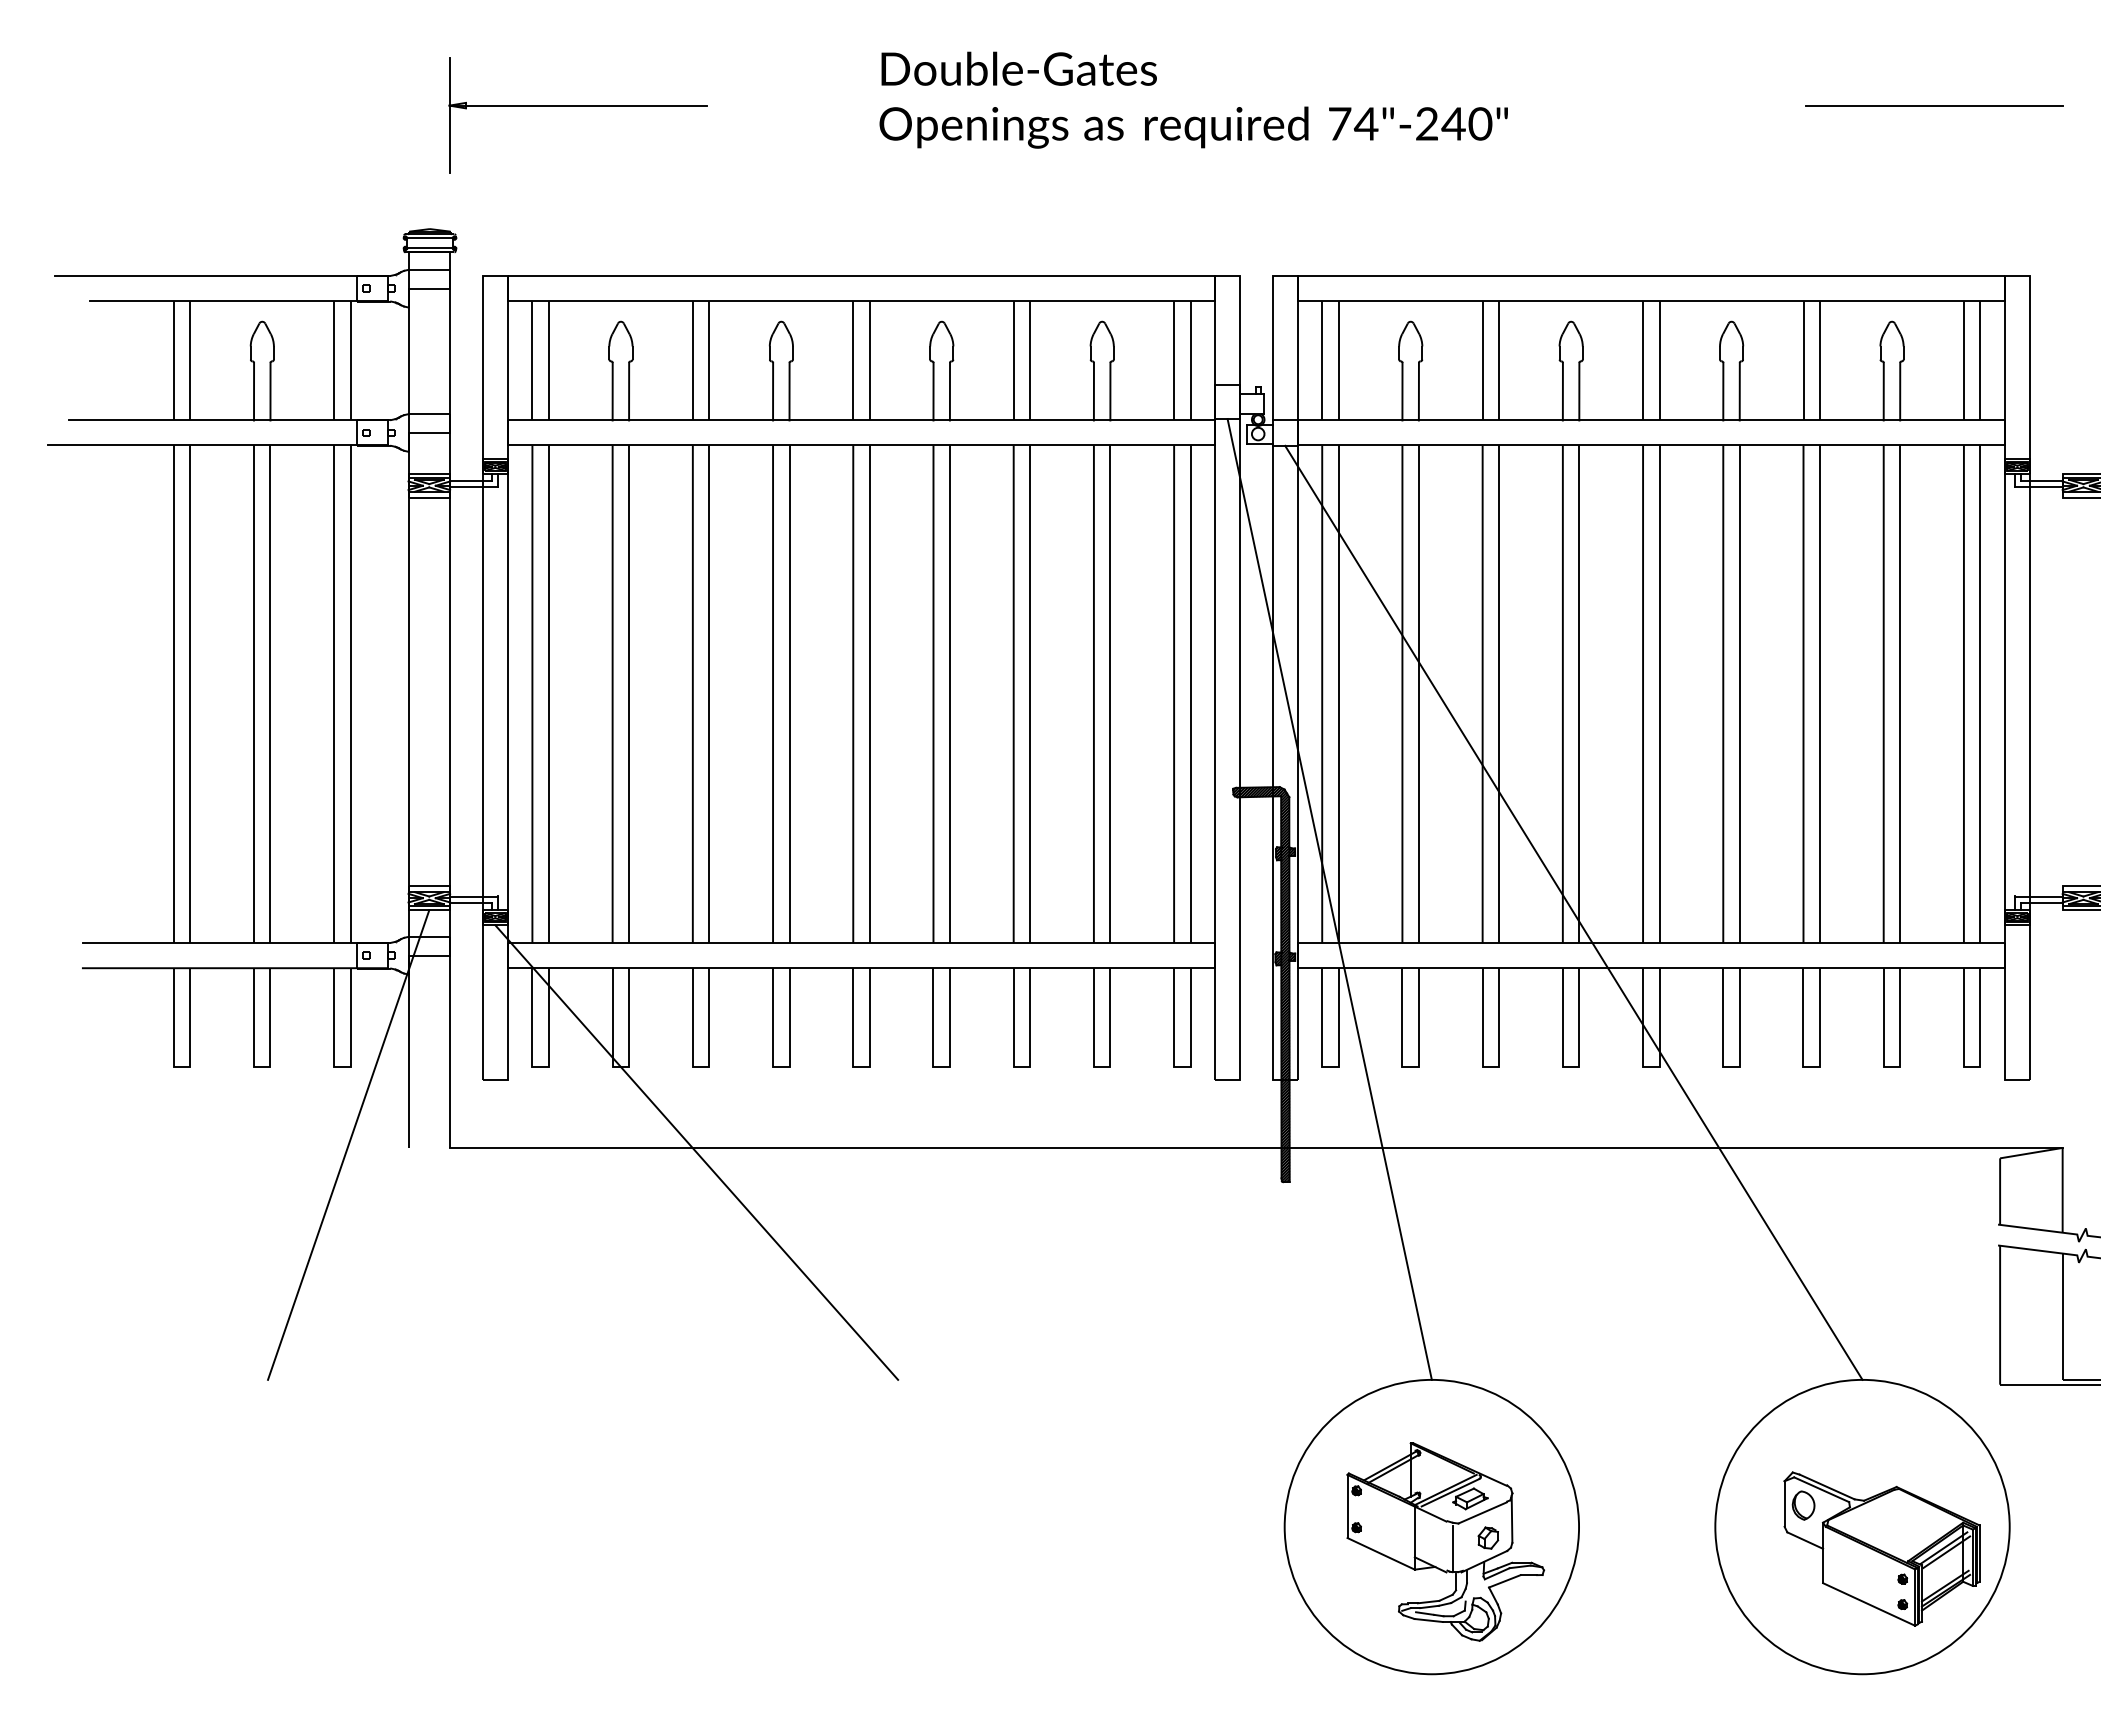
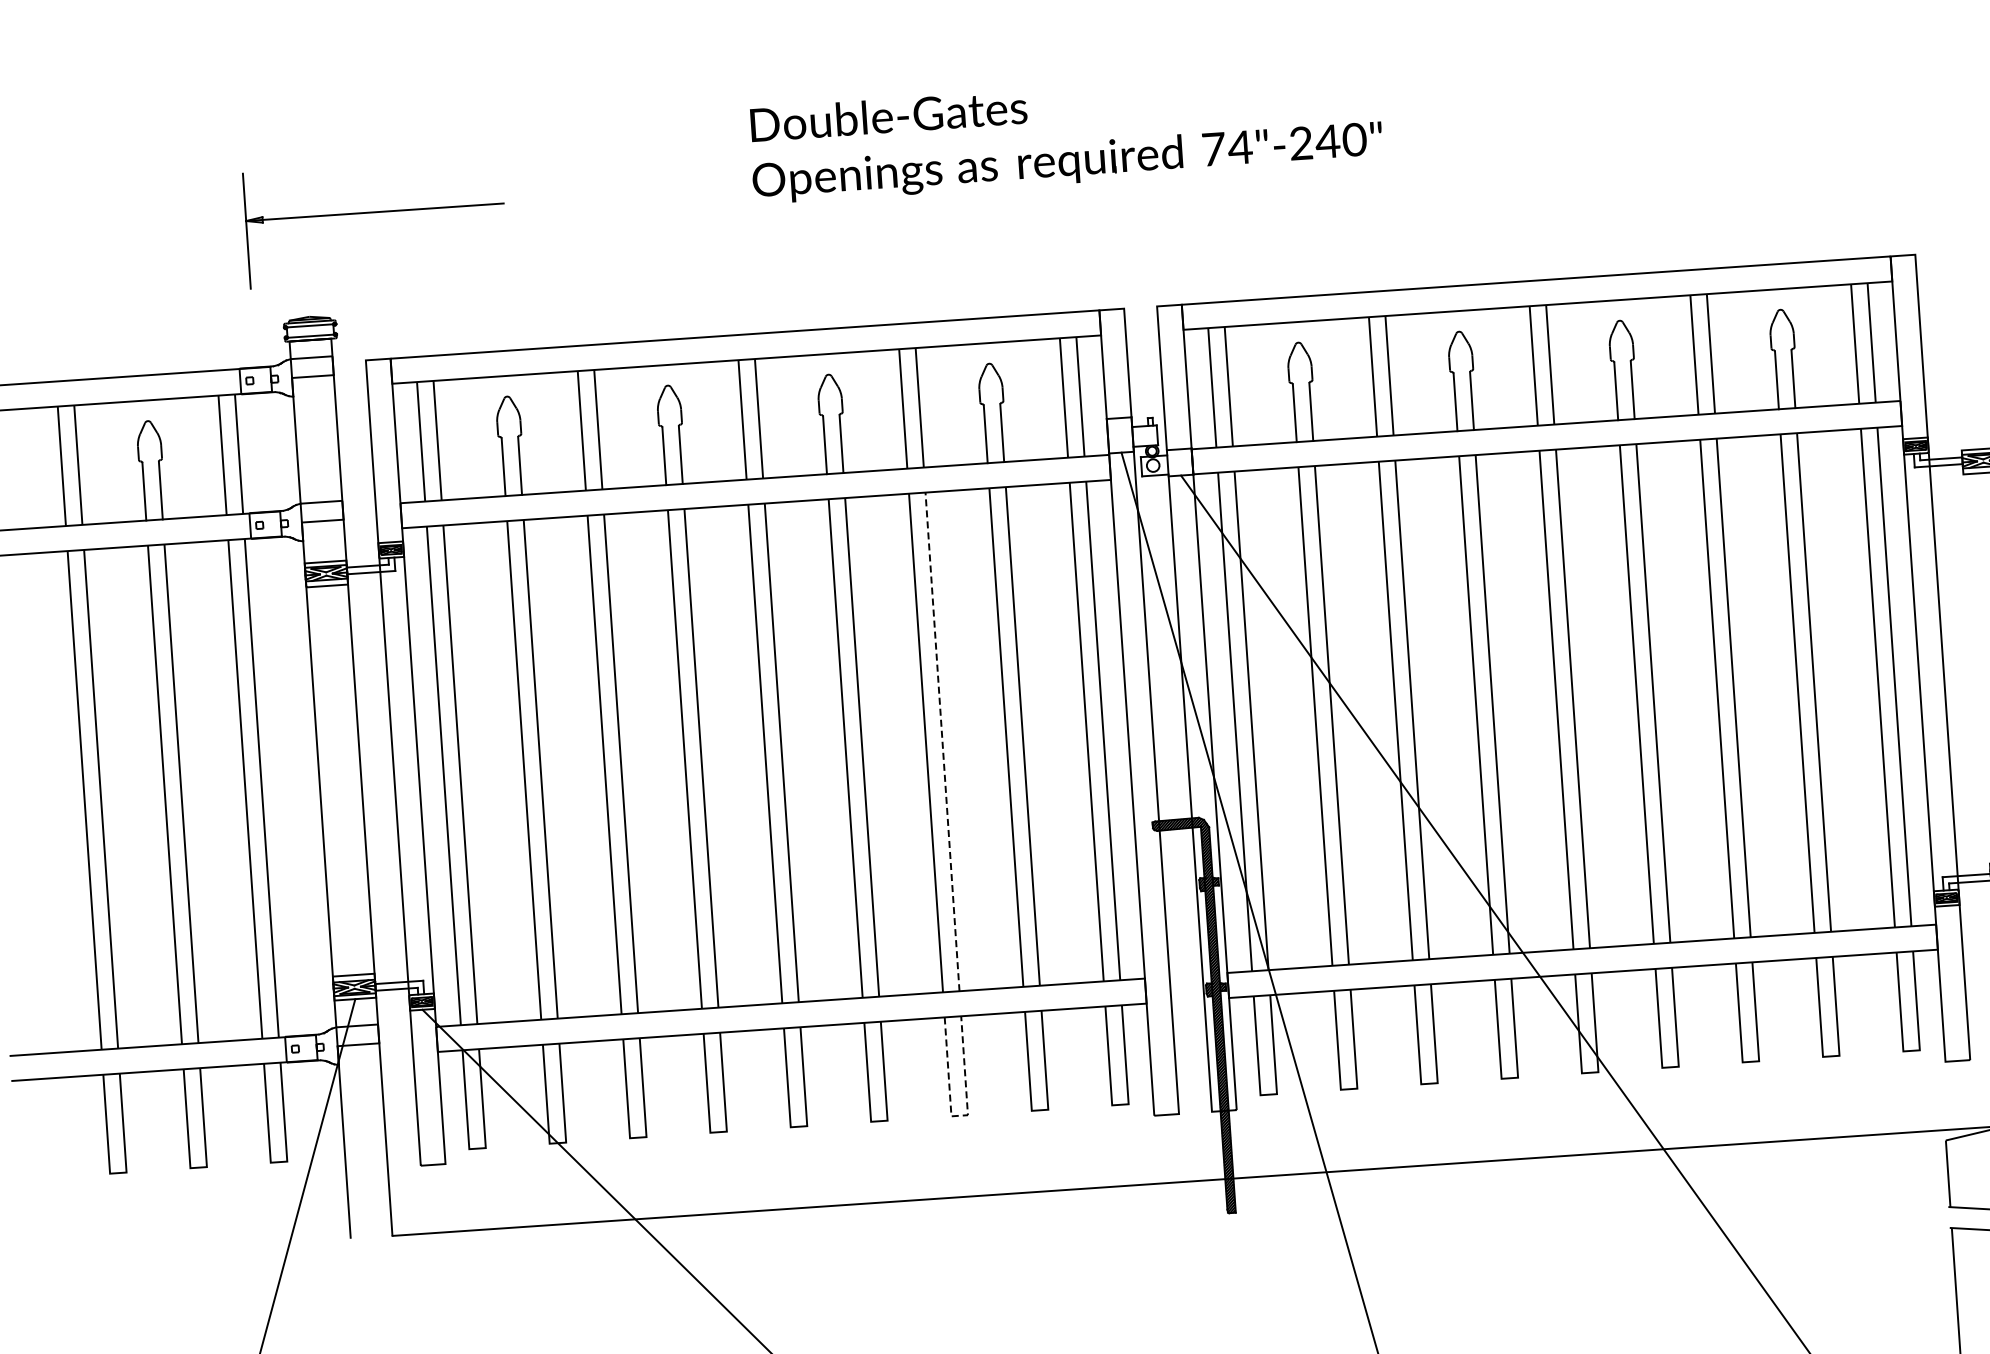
line: (1933, 105) -> (1807, 90), removed
part: (577, 106) -> (374, 213), moved
line: (1030, 694) -> (942, 742), solid -> dashed
line: (1022, 1066) -> (960, 1115), solid -> dashed

